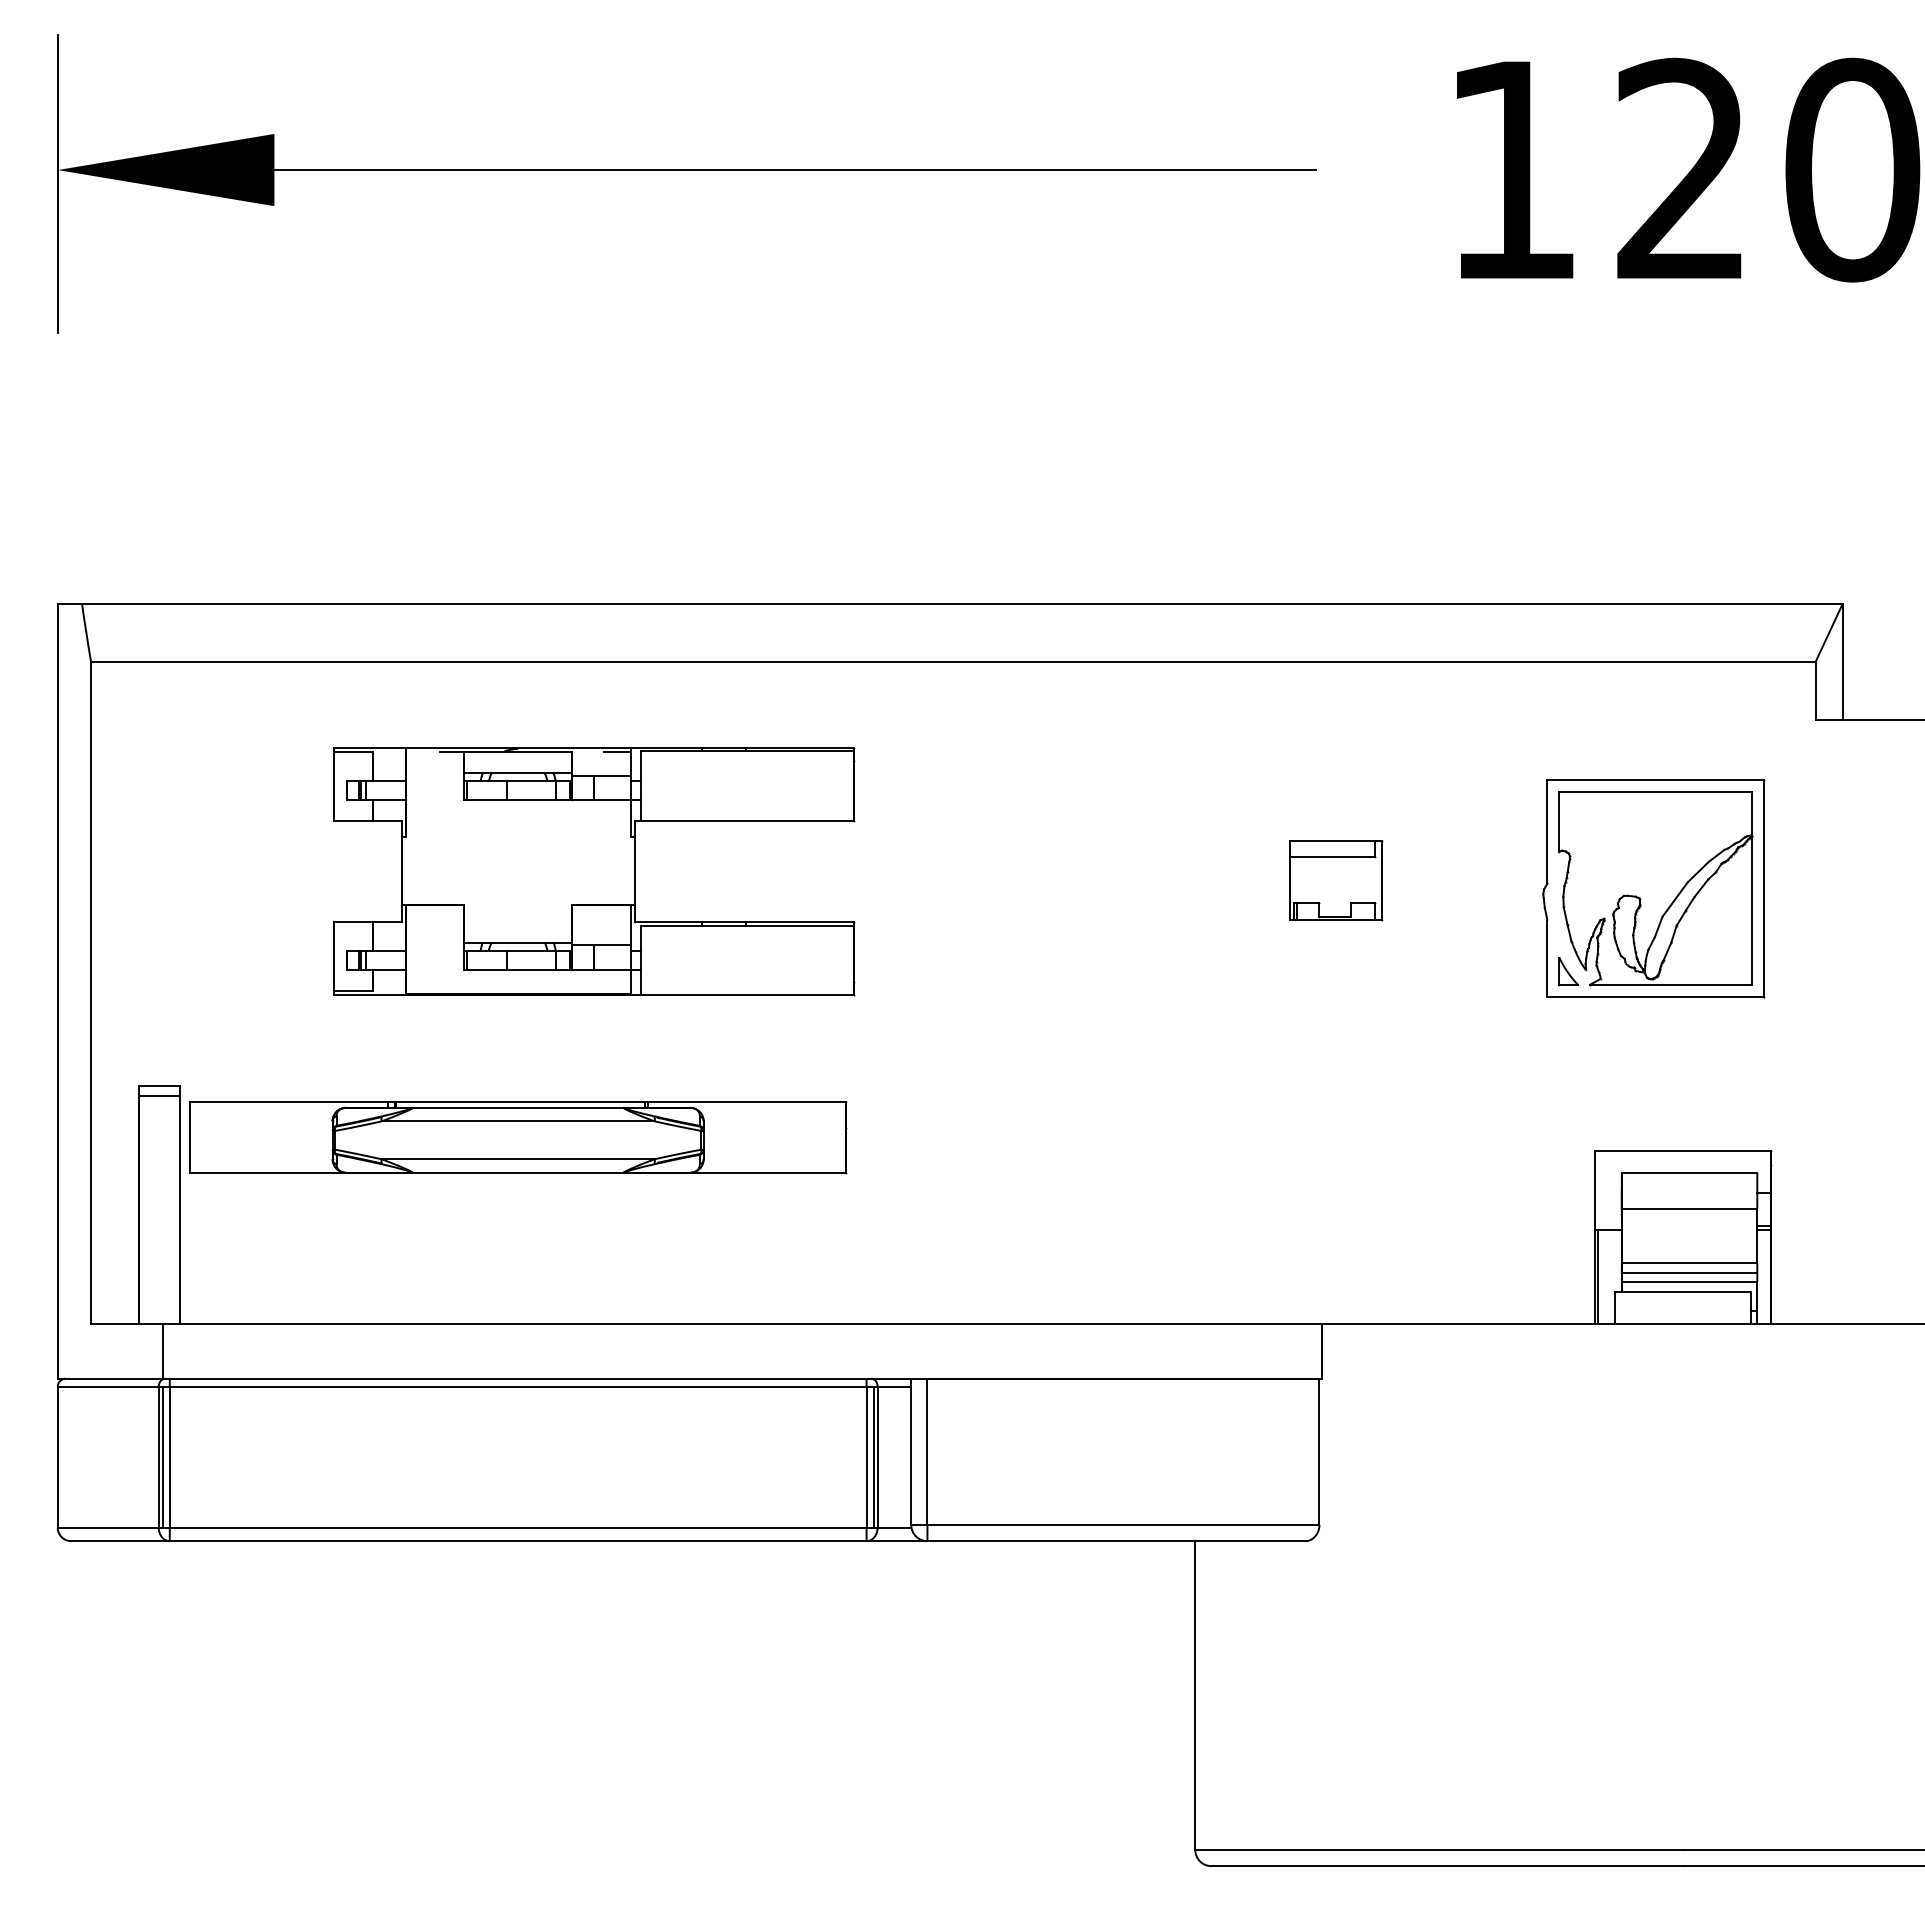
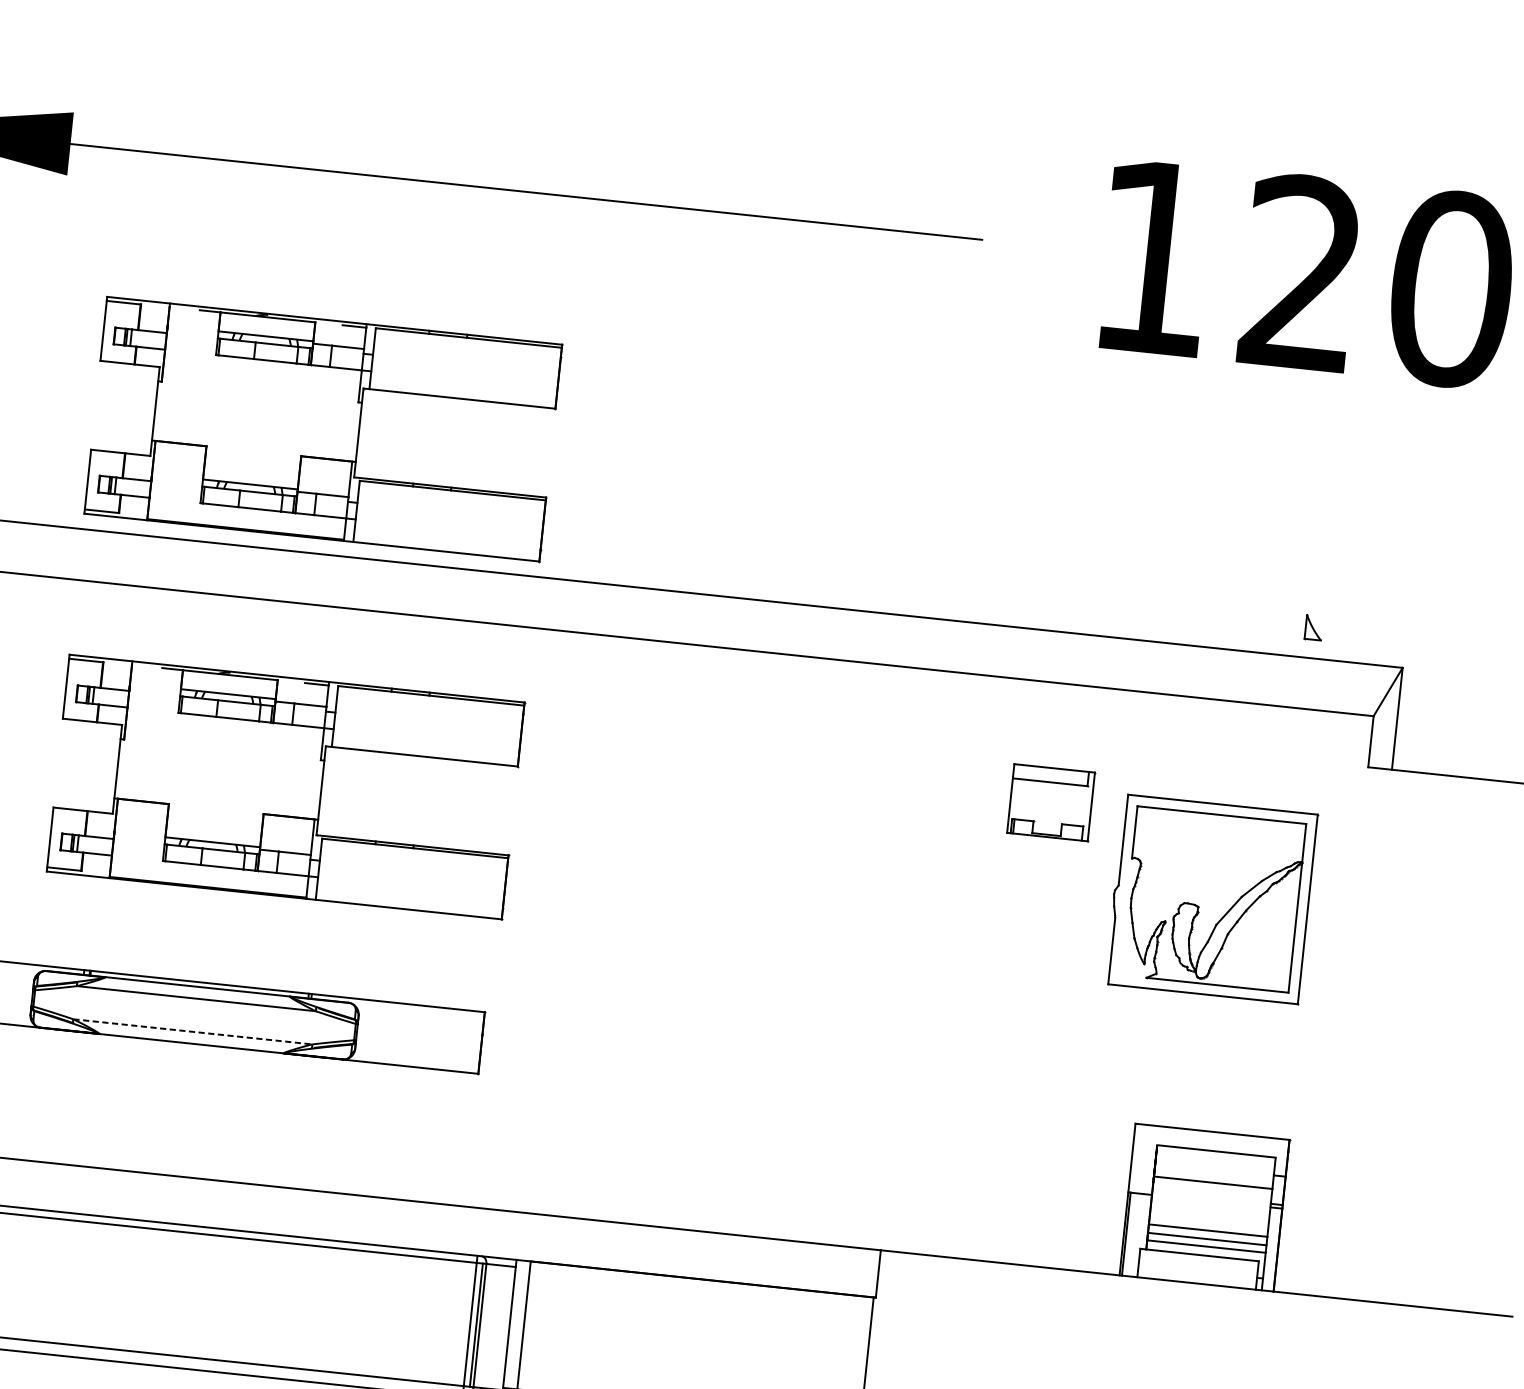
part: (594, 462) -> (323, 429), added
part: (1336, 880) -> (1051, 802), moved
part: (1568, 971) -> (1313, 627), moved
line: (518, 1159) -> (193, 1032), solid -> dashed

